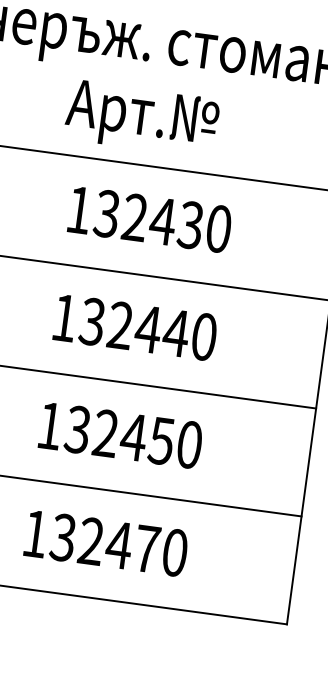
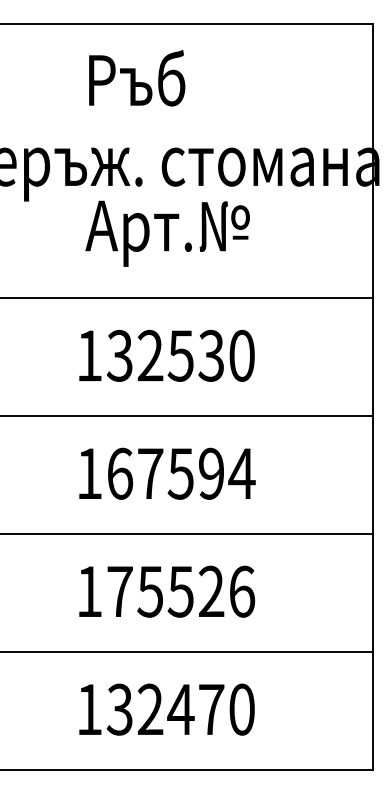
text: (141, 118) -> (167, 233), moved
text: (162, 221) -> (180, 355), 132430 -> 132530
text: (147, 329) -> (180, 473), 132440 -> 167594
text: (133, 437) -> (180, 591), 132450 -> 175526

